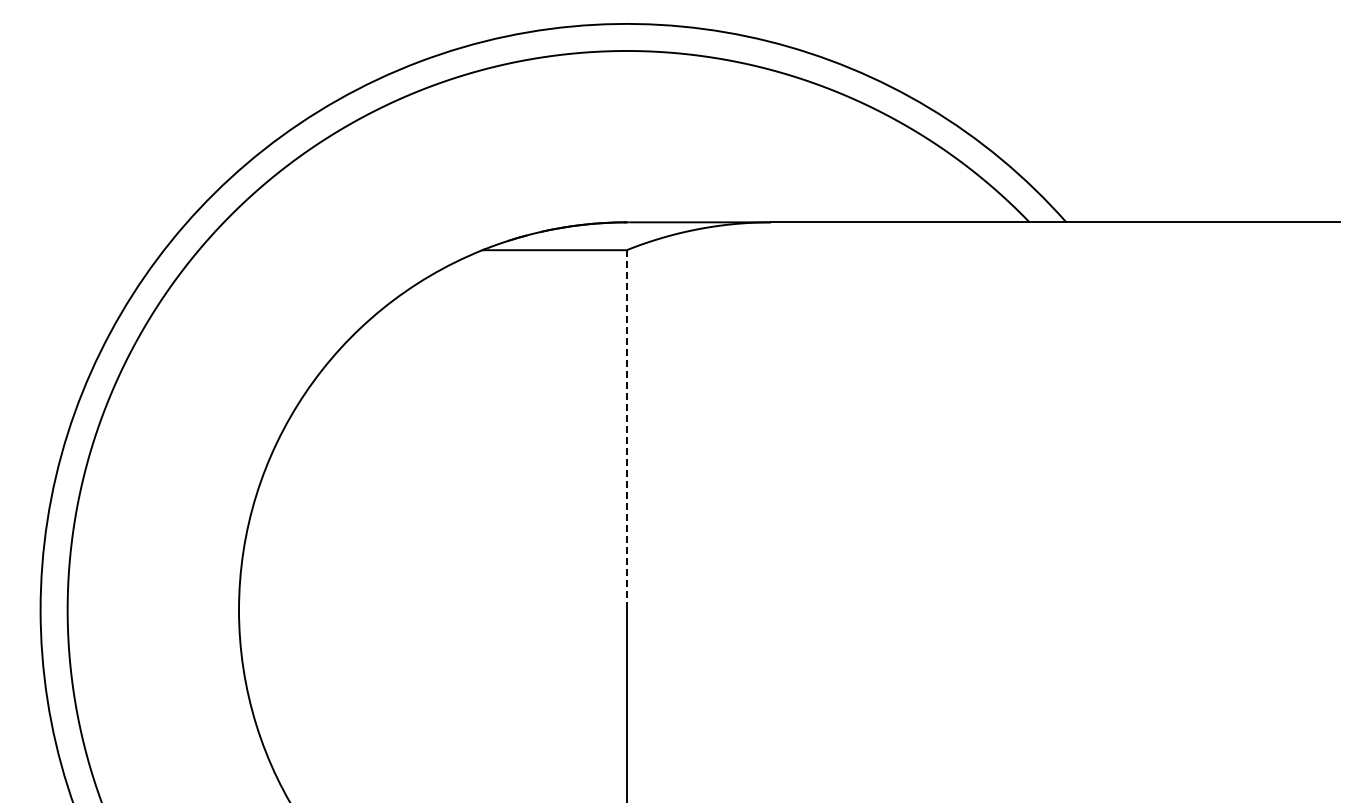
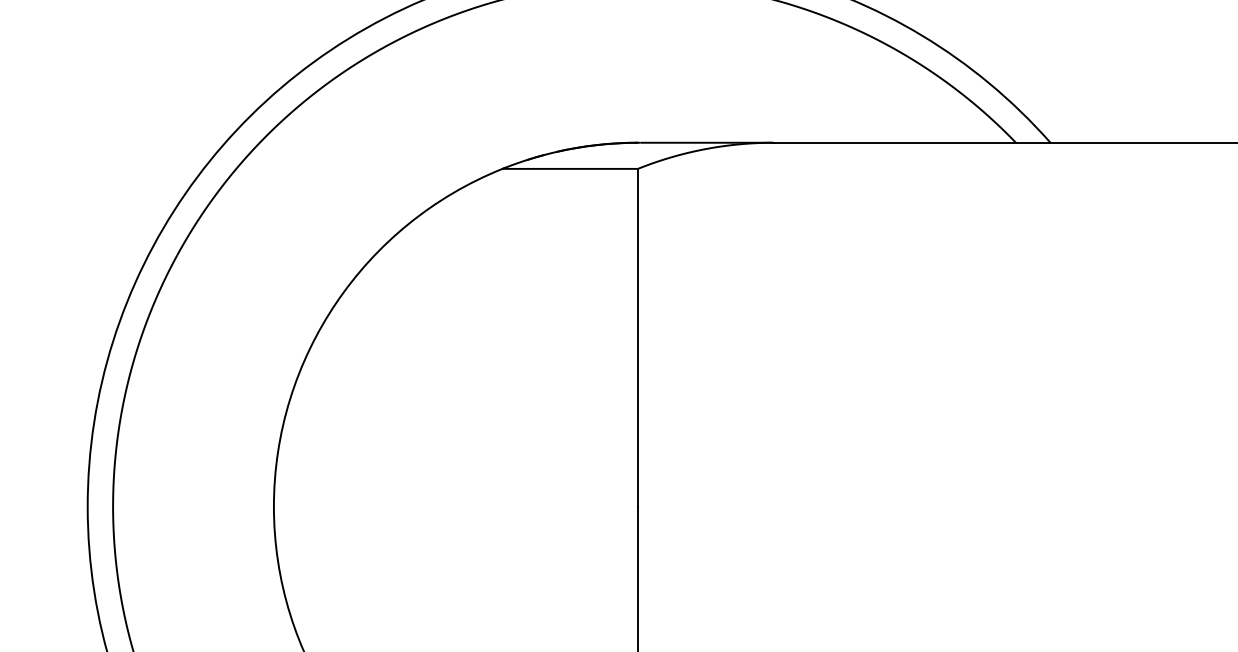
line: (626, 430) -> (637, 338), dashed -> solid

